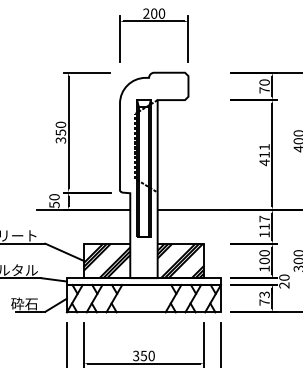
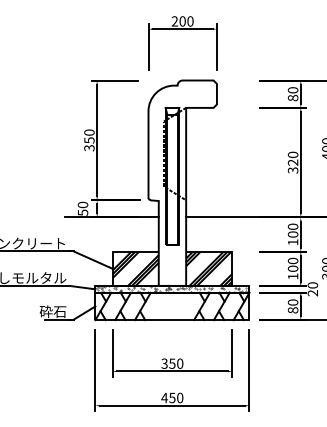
text: (264, 89) -> (292, 97), 70 -> 80
text: (264, 154) -> (292, 162), 411 -> 320
text: (264, 222) -> (292, 230), 117 -> 100
hatch: (143, 281) -> (171, 289), added
text: (264, 298) -> (292, 306), 73 -> 80

